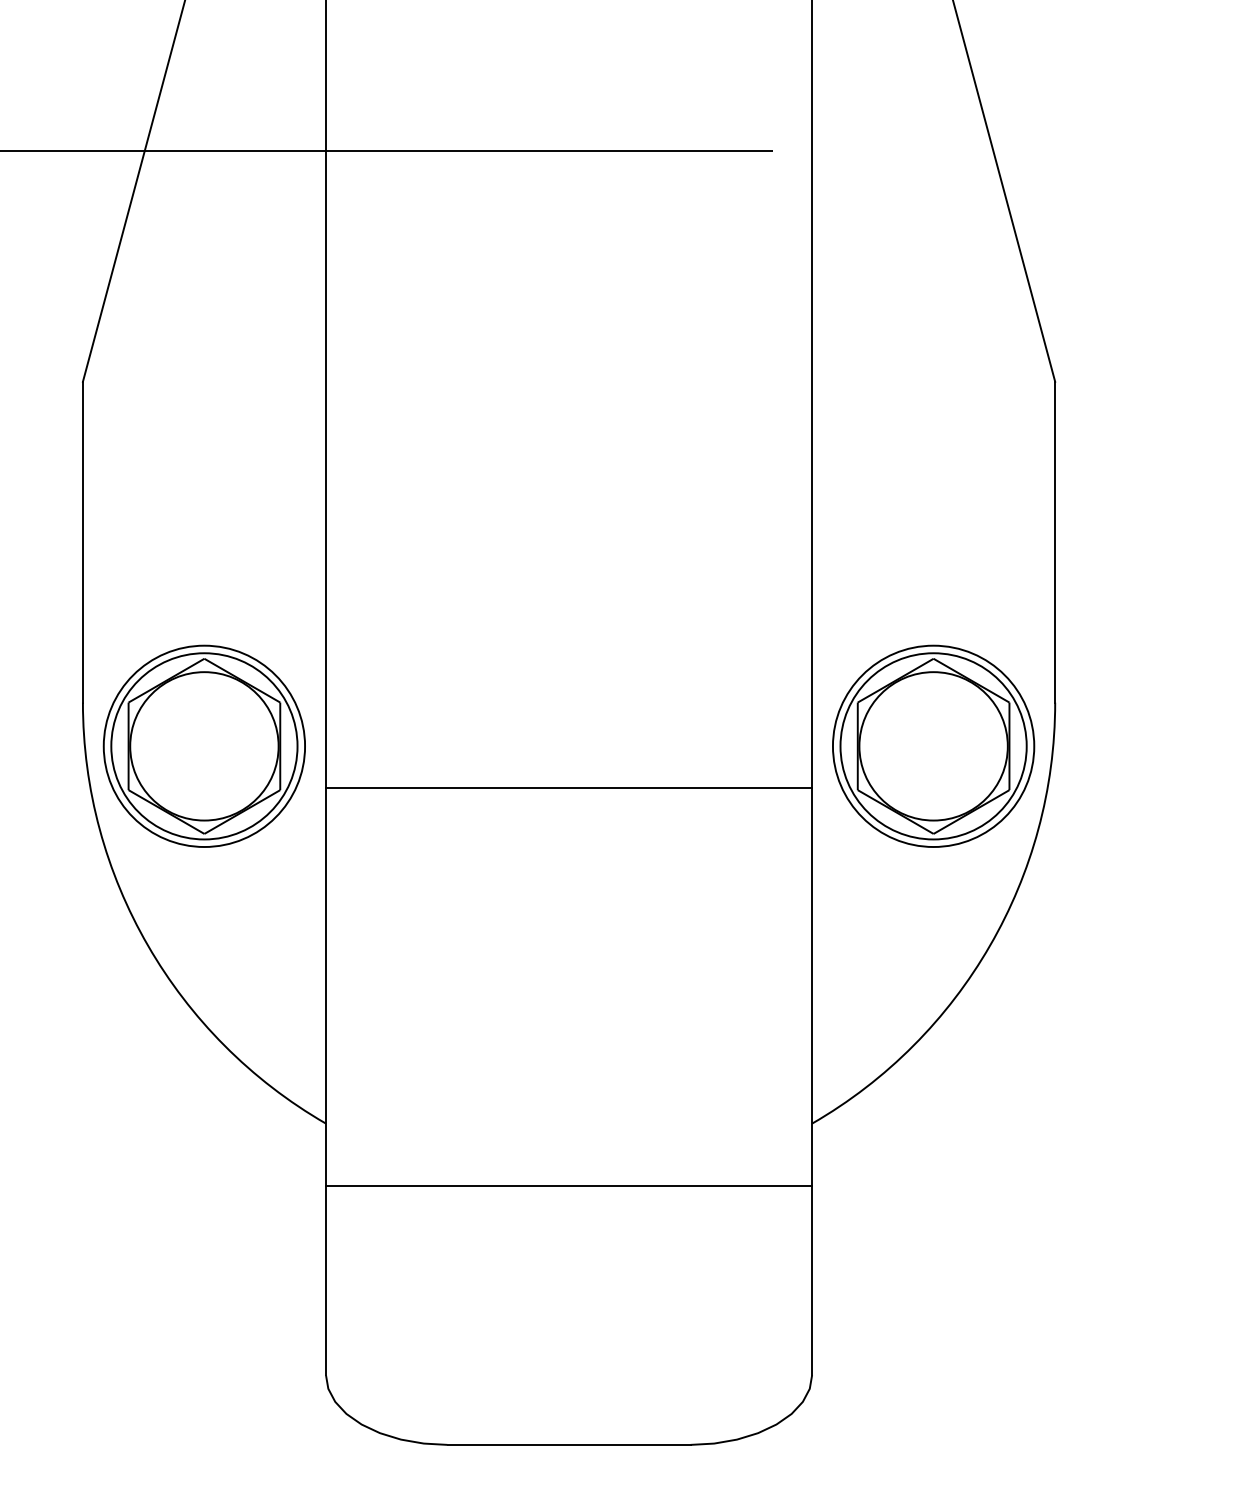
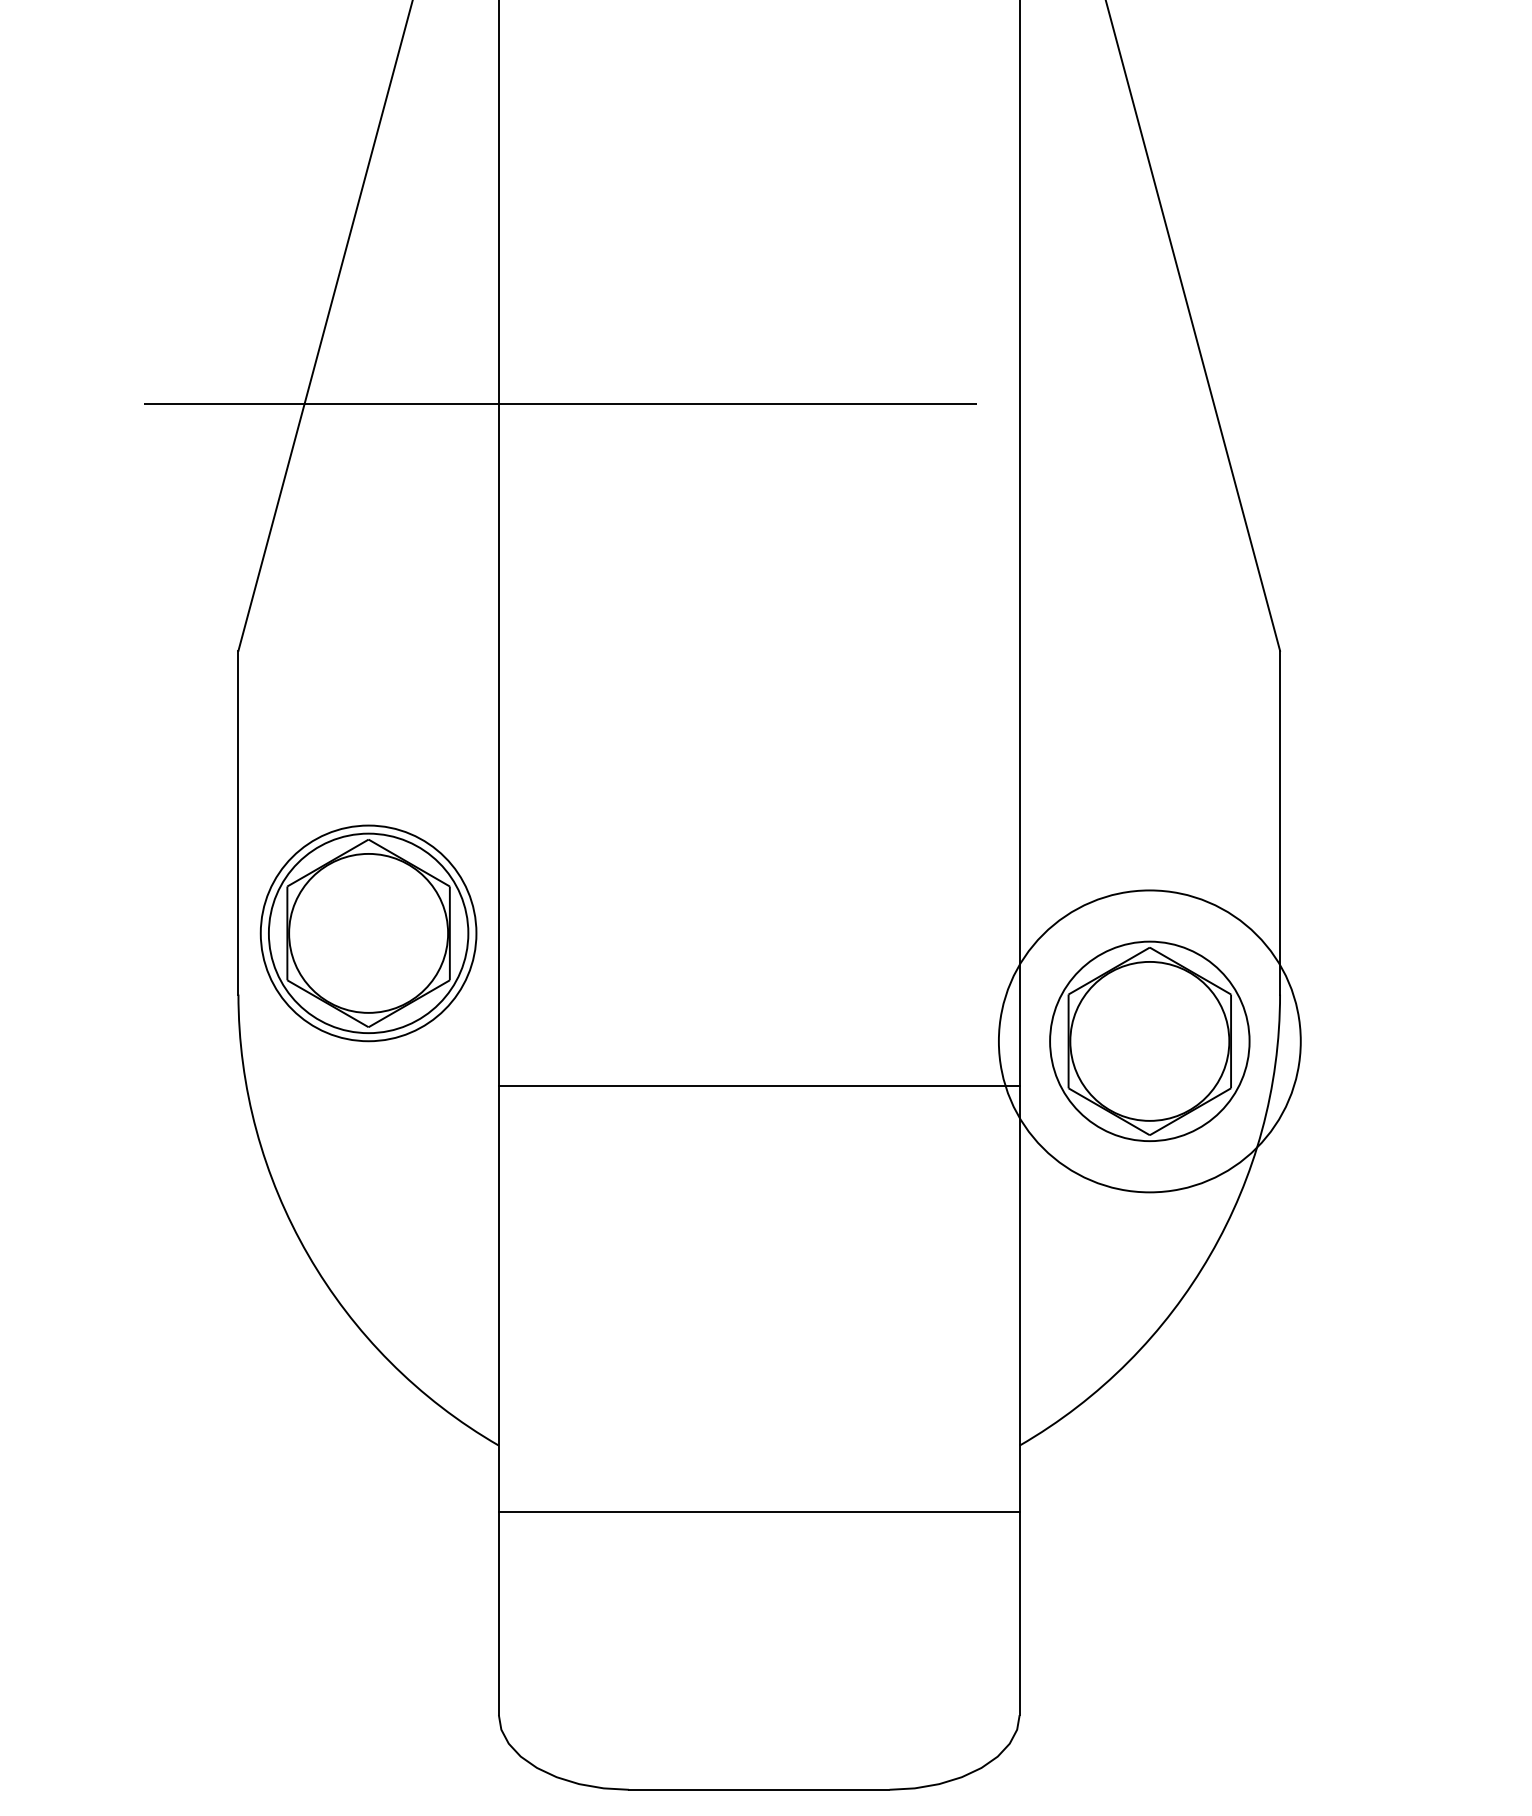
part: (204, 746) -> (368, 933), moved
circle: (933, 746) -> (1149, 1041), size x1.4

